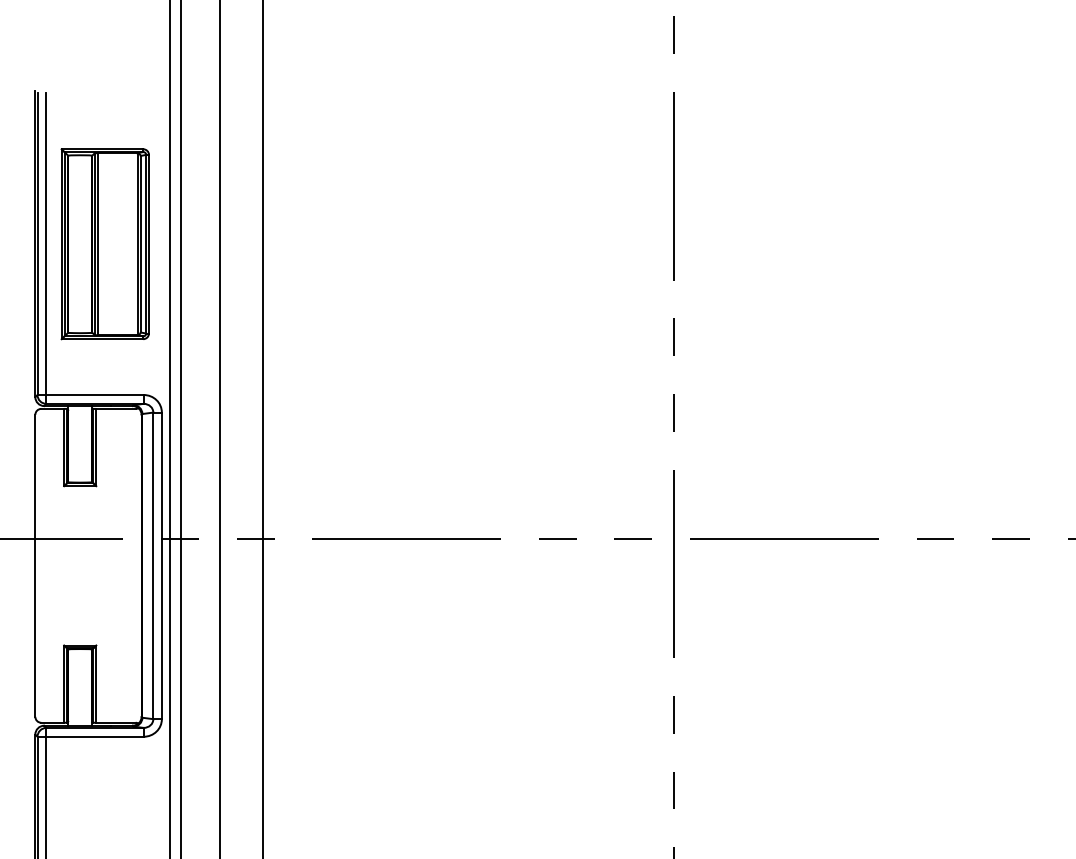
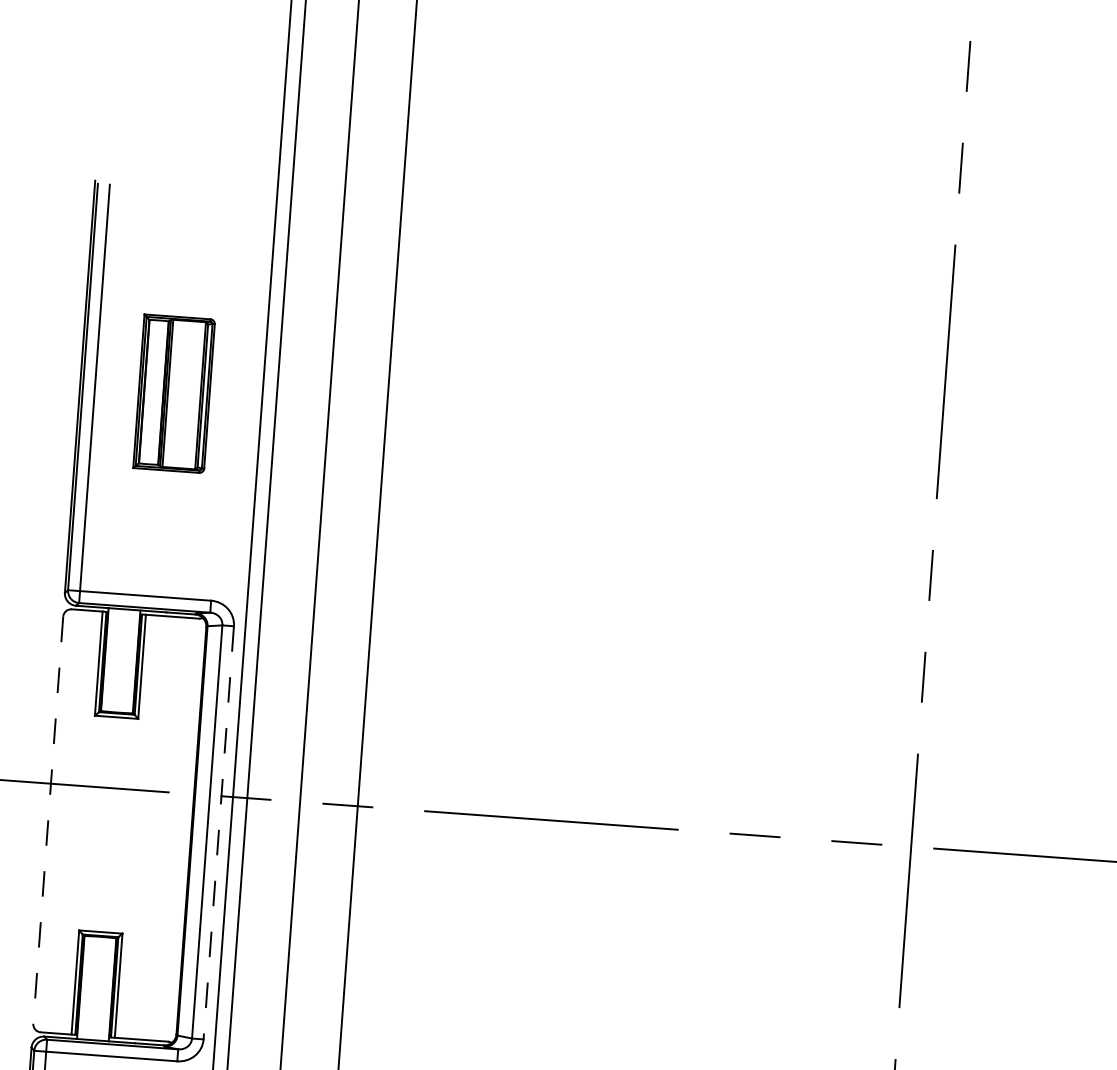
part: (104, 244) -> (173, 394), size x0.6
line: (35, 566) -> (48, 821), solid -> dashed
line: (161, 566) -> (218, 833), solid -> dashed

